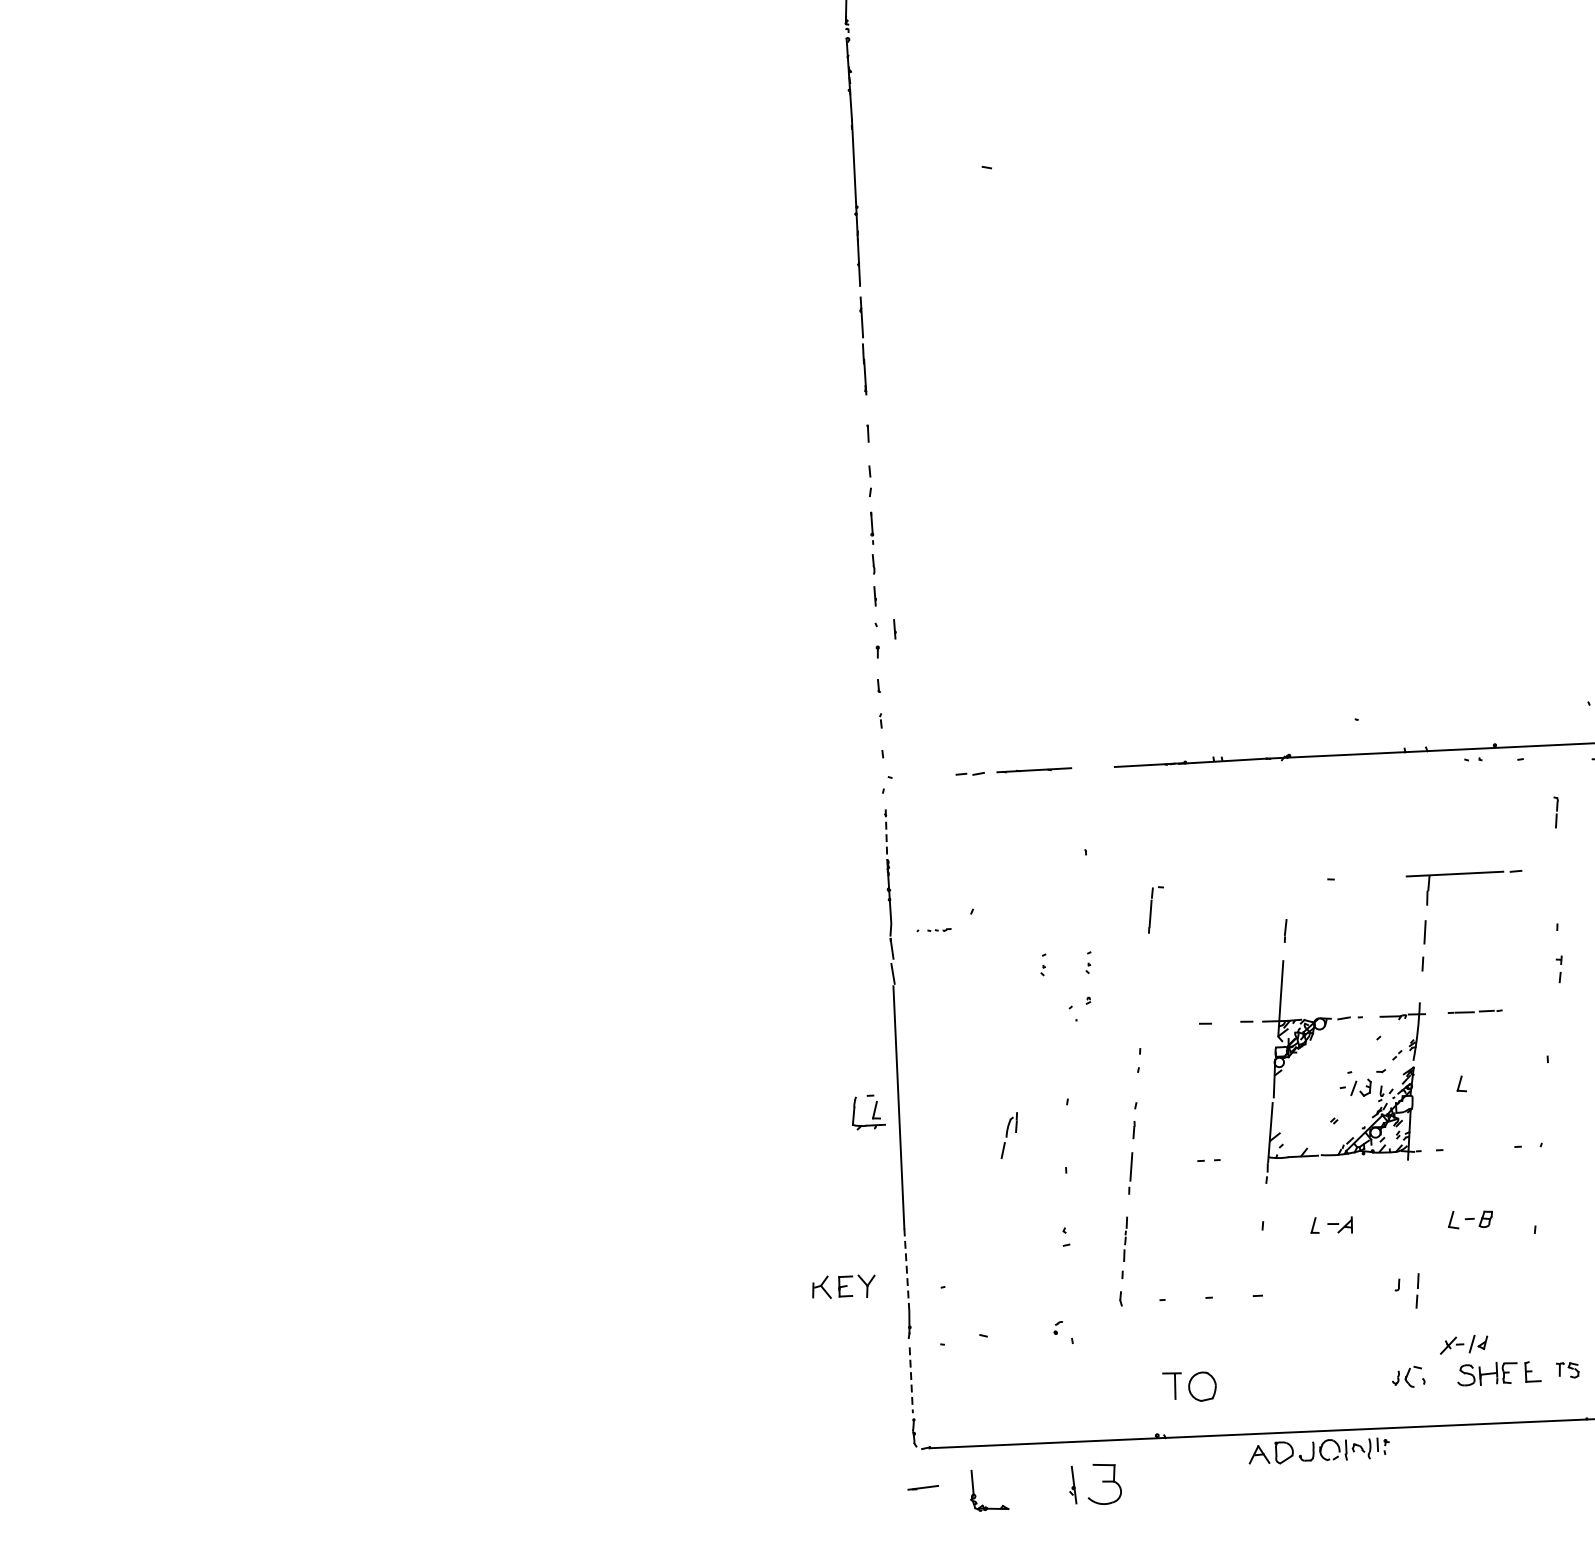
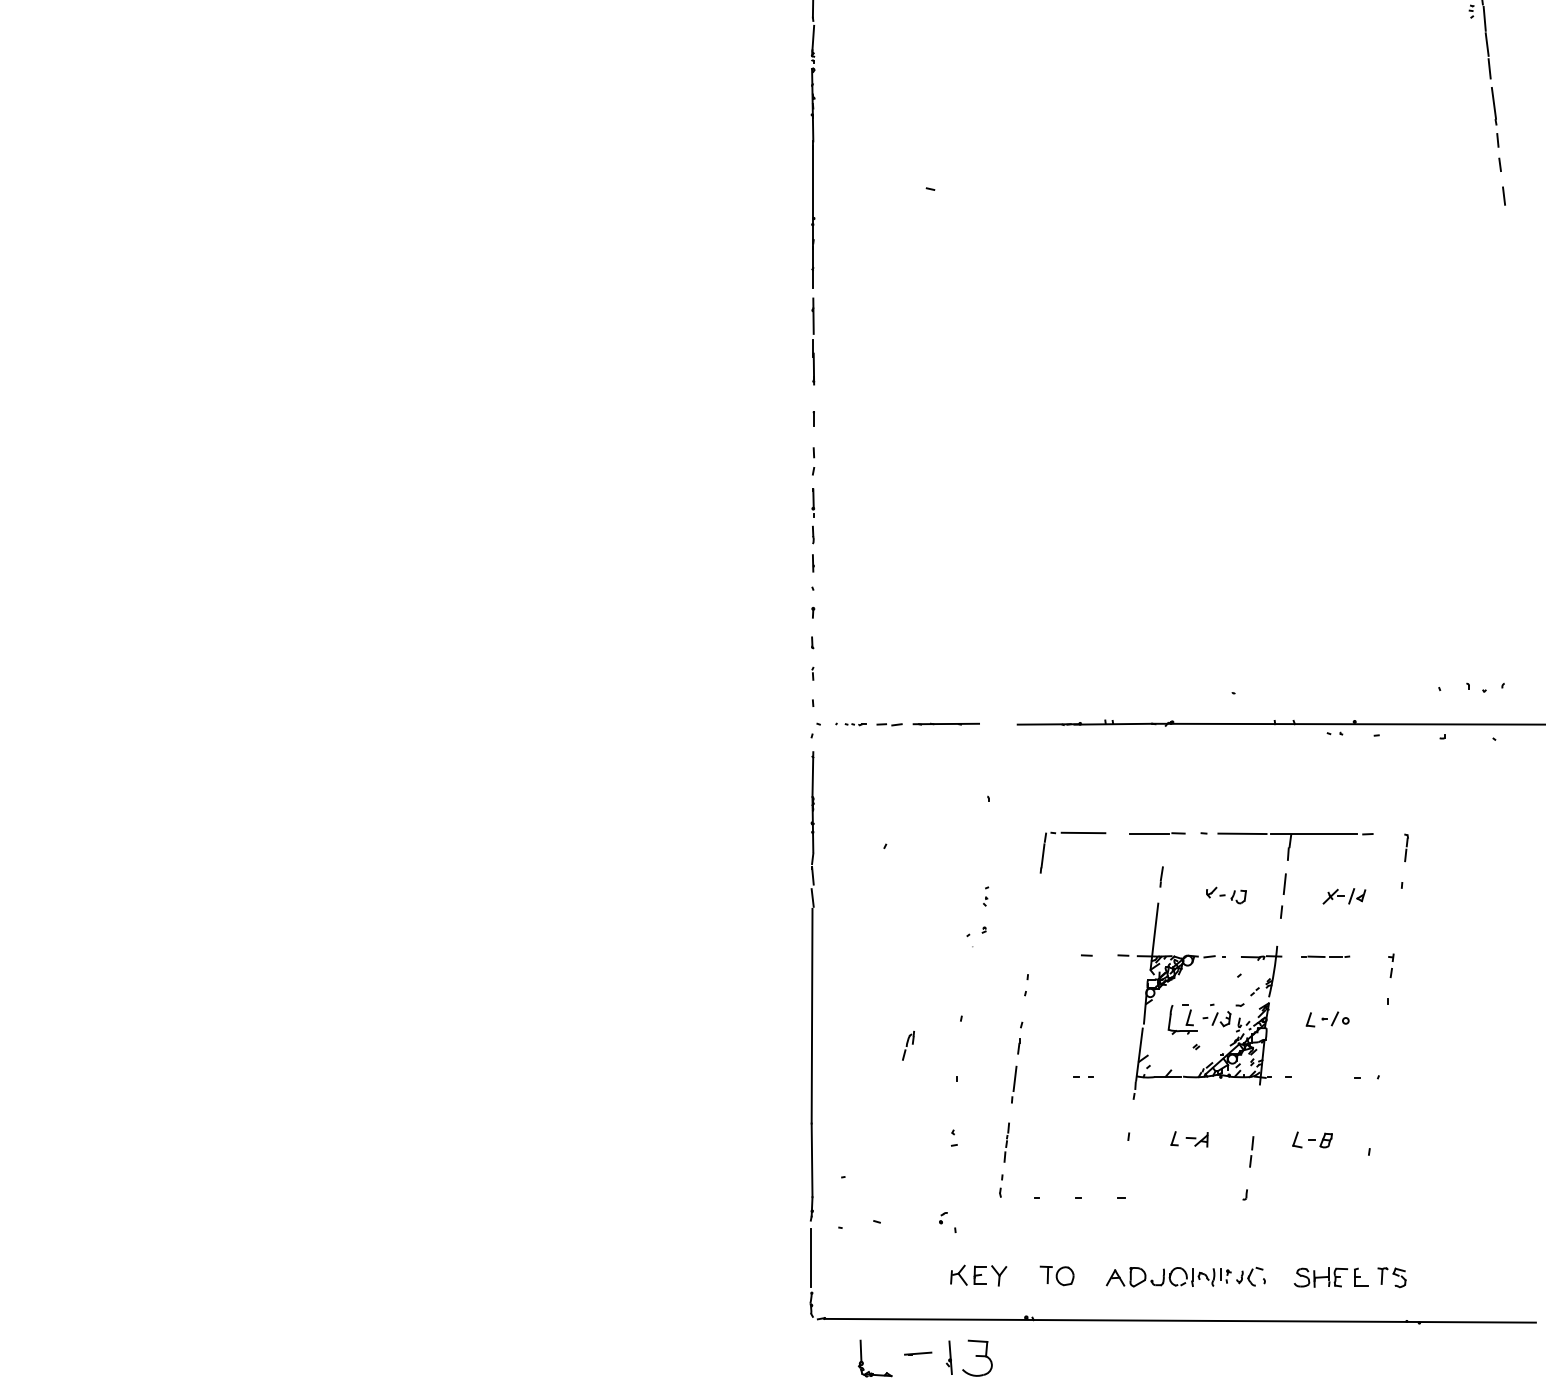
line: (895, 629) -> (829, 593), removed
part: (1556, 811) -> (1406, 847), moved
line: (886, 835) -> (812, 775), dashed -> solid
line: (1374, 877) -> (1242, 833), added
line: (1278, 882) -> (1157, 833), added
line: (1195, 885) -> (1083, 832), added
part: (933, 930) -> (850, 724), moved
part: (1359, 948) -> (1226, 895), added
part: (1043, 964) -> (946, 896), removed
part: (1559, 969) -> (1391, 965), moved
part: (1489, 1081) -> (1335, 1018), added
part: (867, 1112) -> (1182, 1019), moved
part: (1009, 1135) -> (908, 1045), size x0.71
line: (907, 1270) -> (812, 1160), dashed -> solid
part: (843, 1286) -> (978, 1275), moved
part: (1121, 1287) -> (1001, 1185), size x0.71
line: (1417, 1289) -> (1251, 1150), moved
part: (1464, 1344) -> (1344, 896), moved
part: (1567, 1370) -> (1391, 1277), size x1.43
line: (911, 1380) -> (811, 1258), dashed -> solid
part: (1188, 1386) -> (1056, 1275), size x0.71
part: (1318, 1451) -> (1168, 1277), moved
line: (923, 1487) -> (918, 1353), moved

